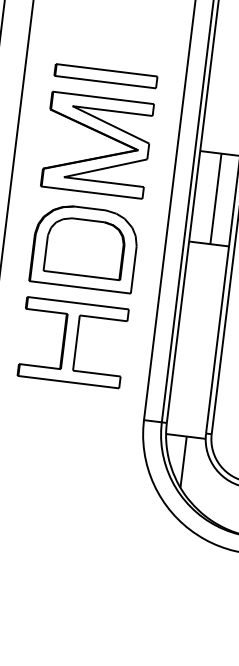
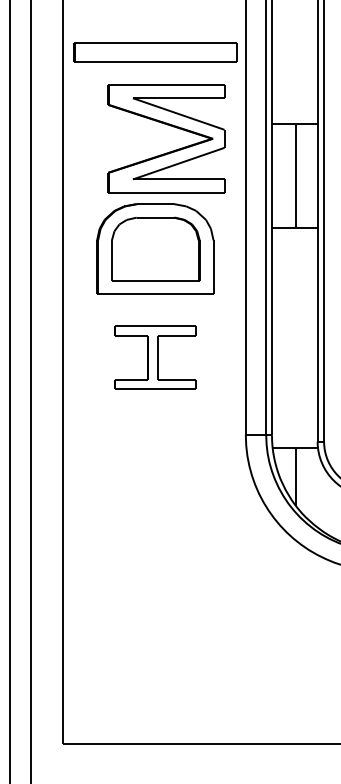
part: (106, 75) -> (155, 52), size x1.4
part: (102, 134) -> (170, 126), moved
part: (73, 342) -> (155, 357), size x0.7

